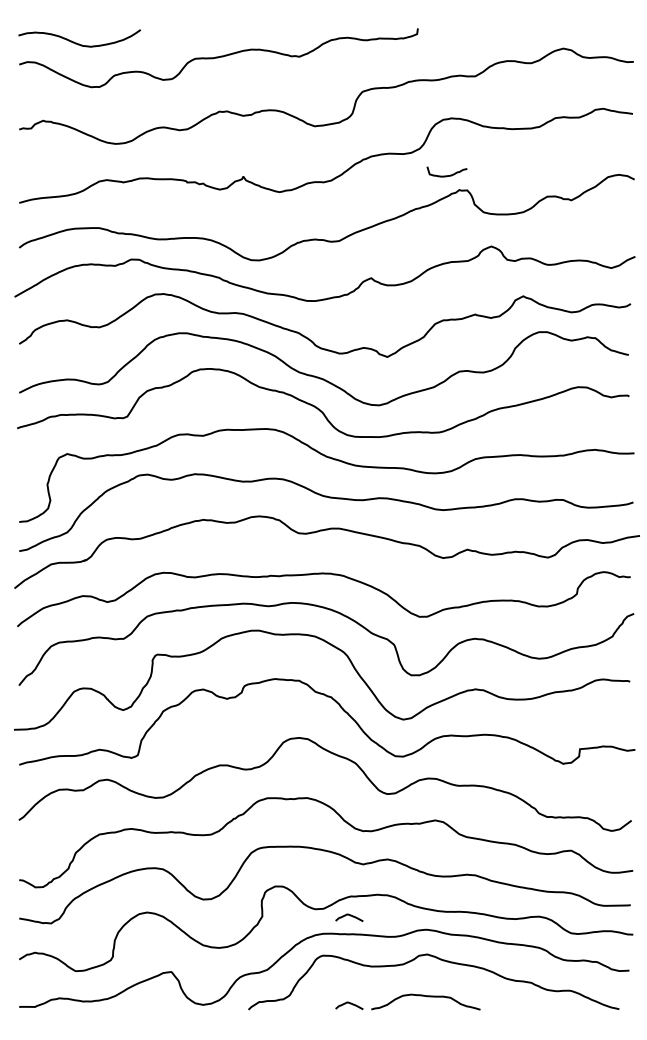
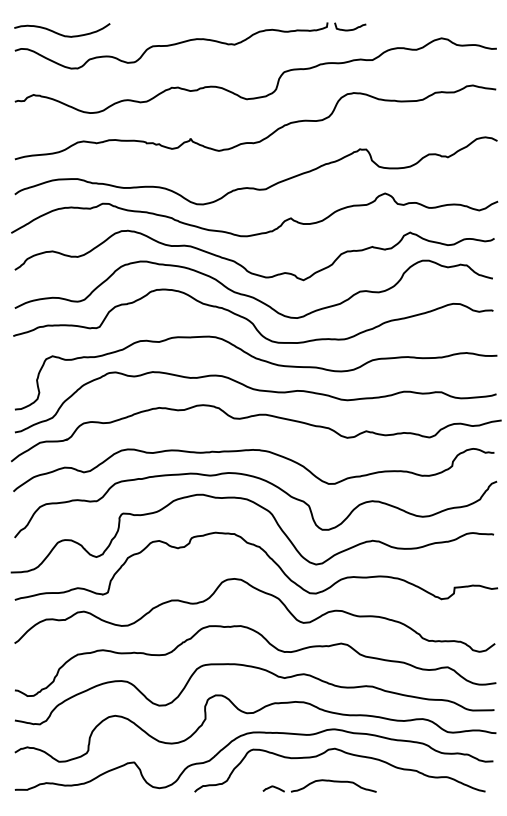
curve: (446, 175) -> (349, 29), moved
curve: (350, 916) -> (274, 718), removed

